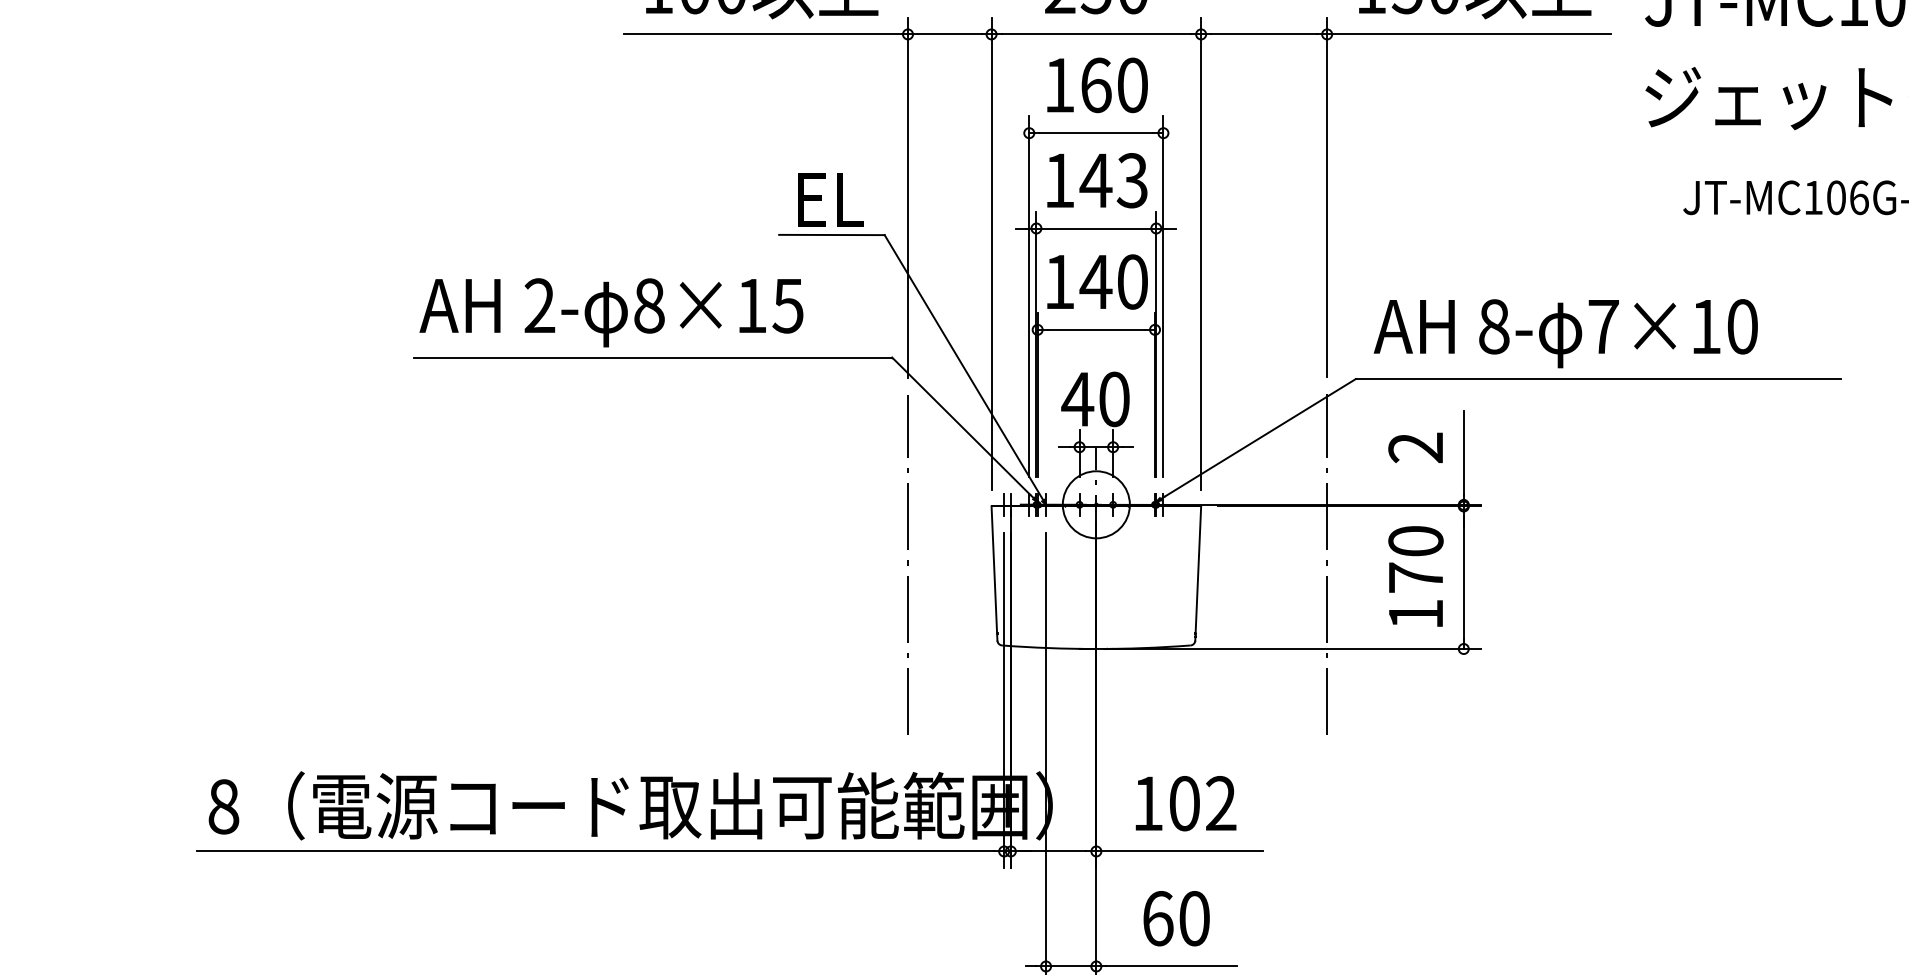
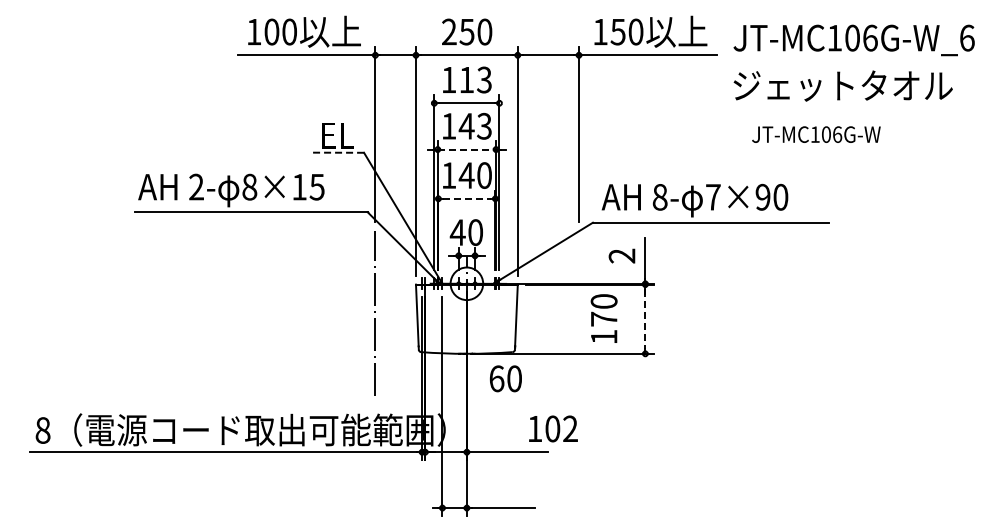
text: (1114, 84) -> (475, 79), 160 -> 113
line: (1097, 228) -> (467, 149), solid -> dashed
line: (832, 234) -> (338, 152), solid -> dashed
text: (1704, 325) -> (762, 196), 7×10 -> 7×90
line: (1095, 329) -> (466, 198), solid -> dashed
line: (1328, 563) -> (579, 312), removed
text: (1414, 576) -> (603, 318), moved
line: (1464, 578) -> (645, 319), solid -> dashed
text: (1186, 802) -> (553, 428), moved
text: (1175, 917) -> (505, 378), moved

